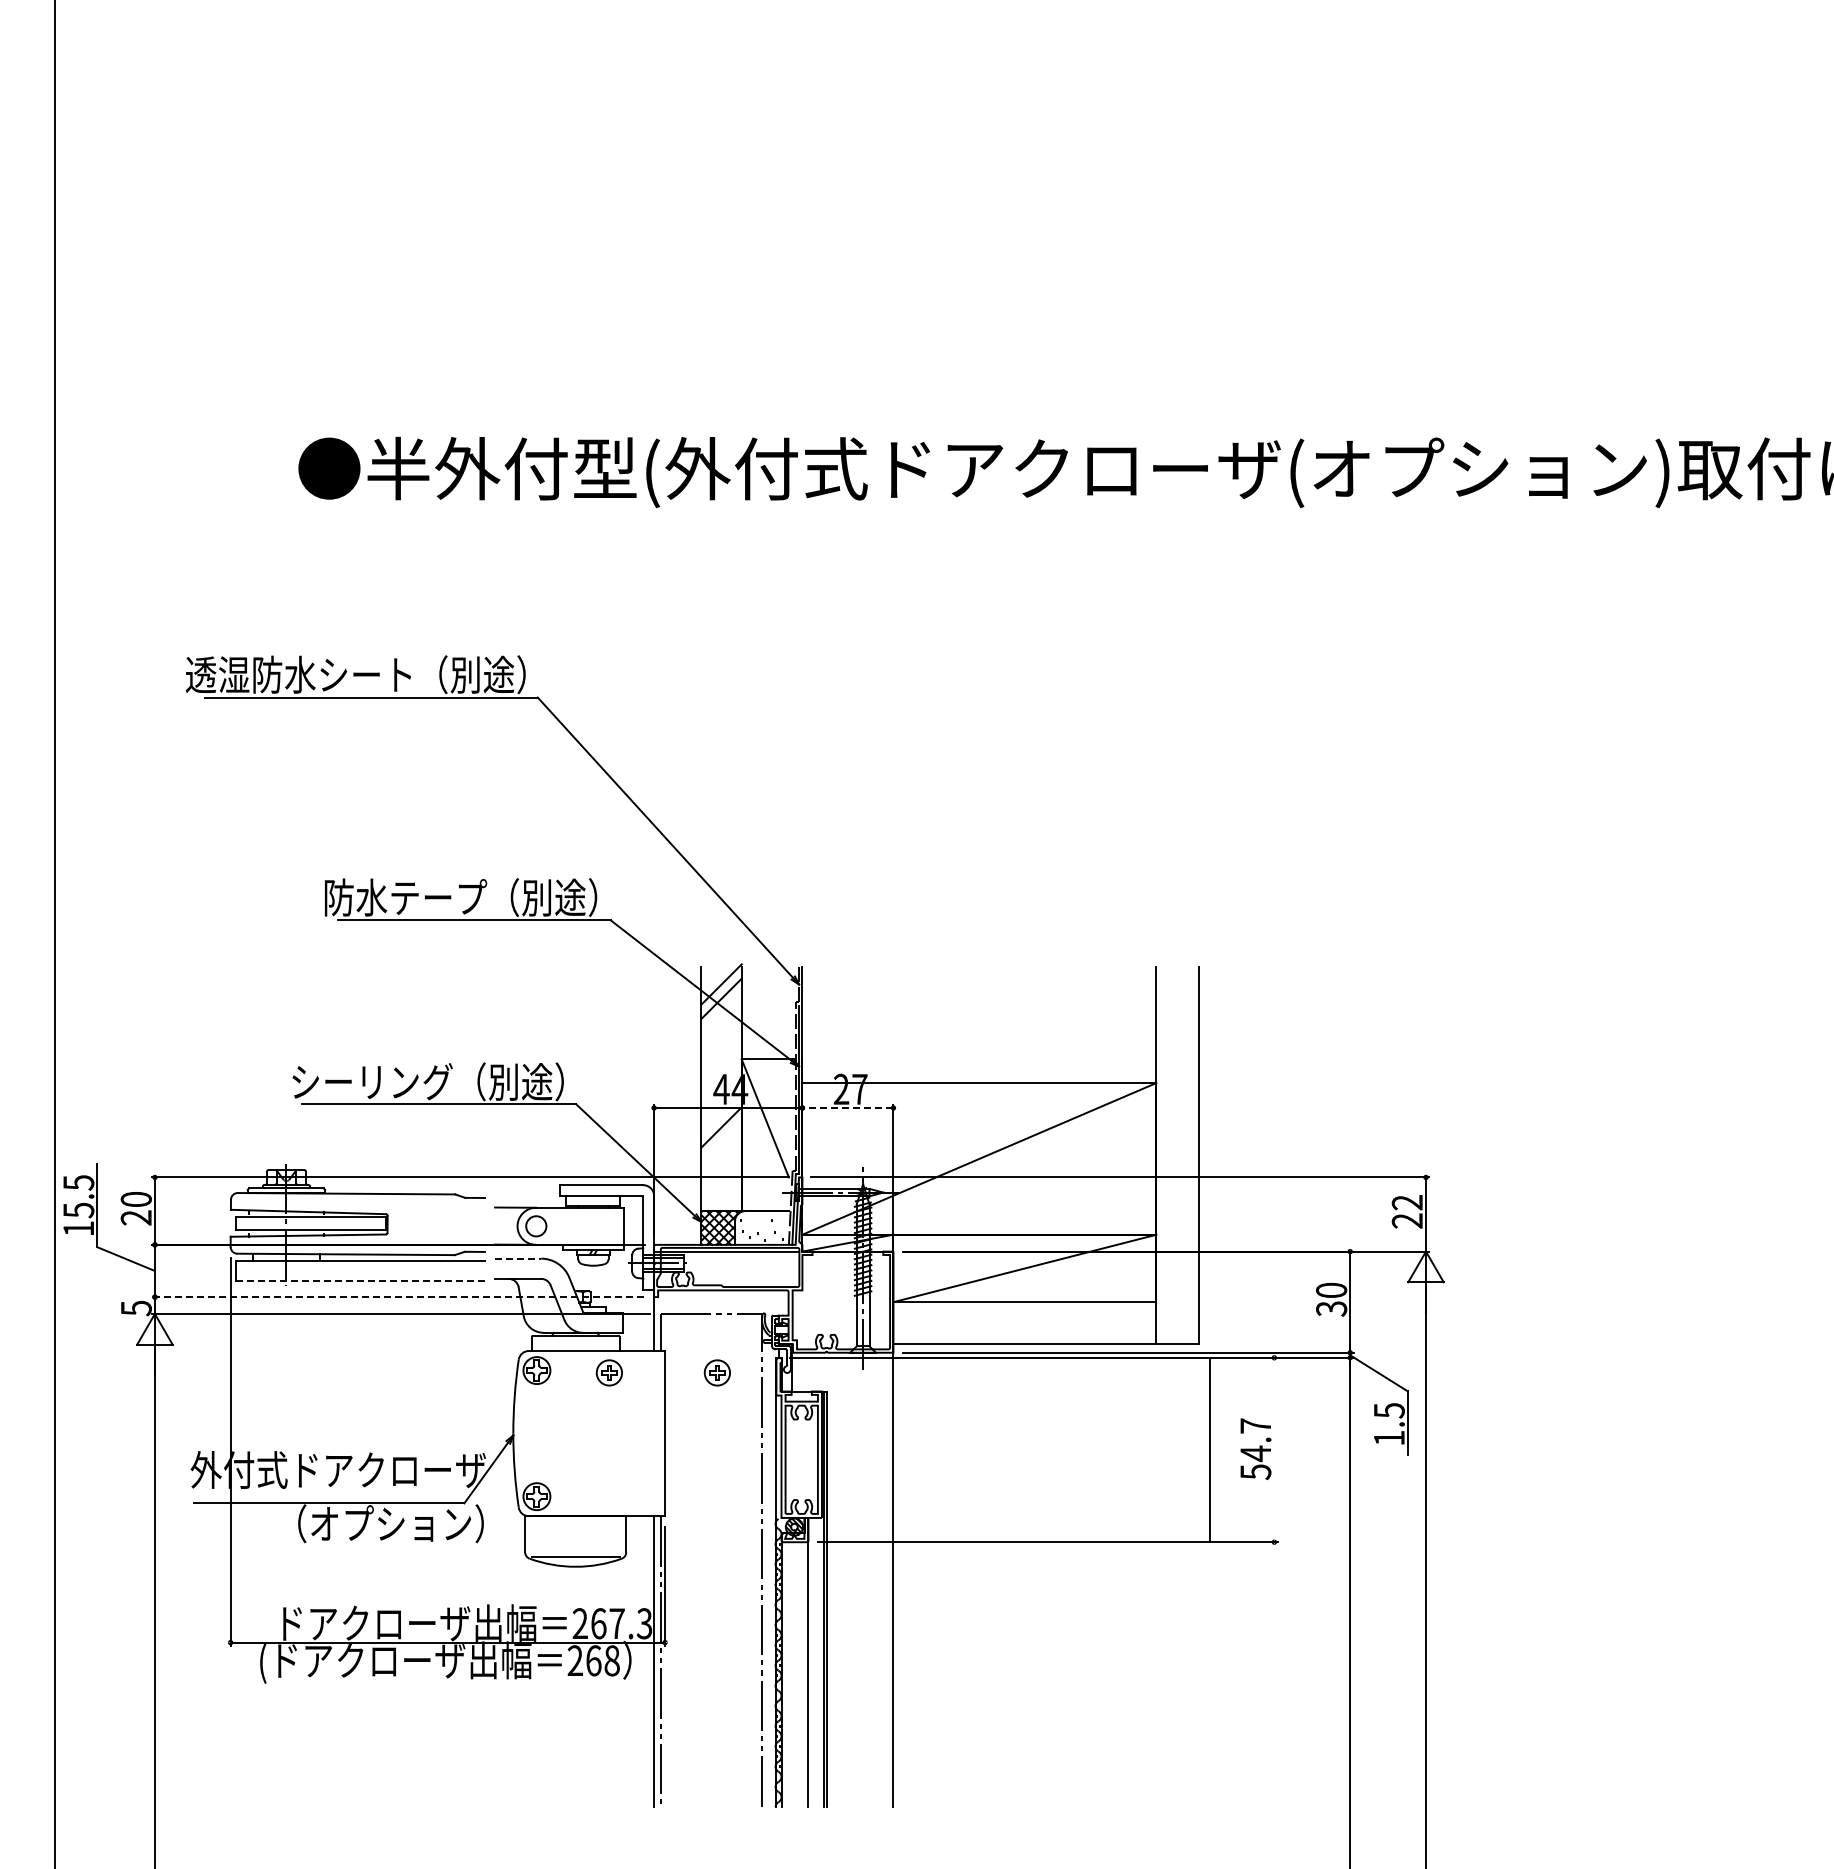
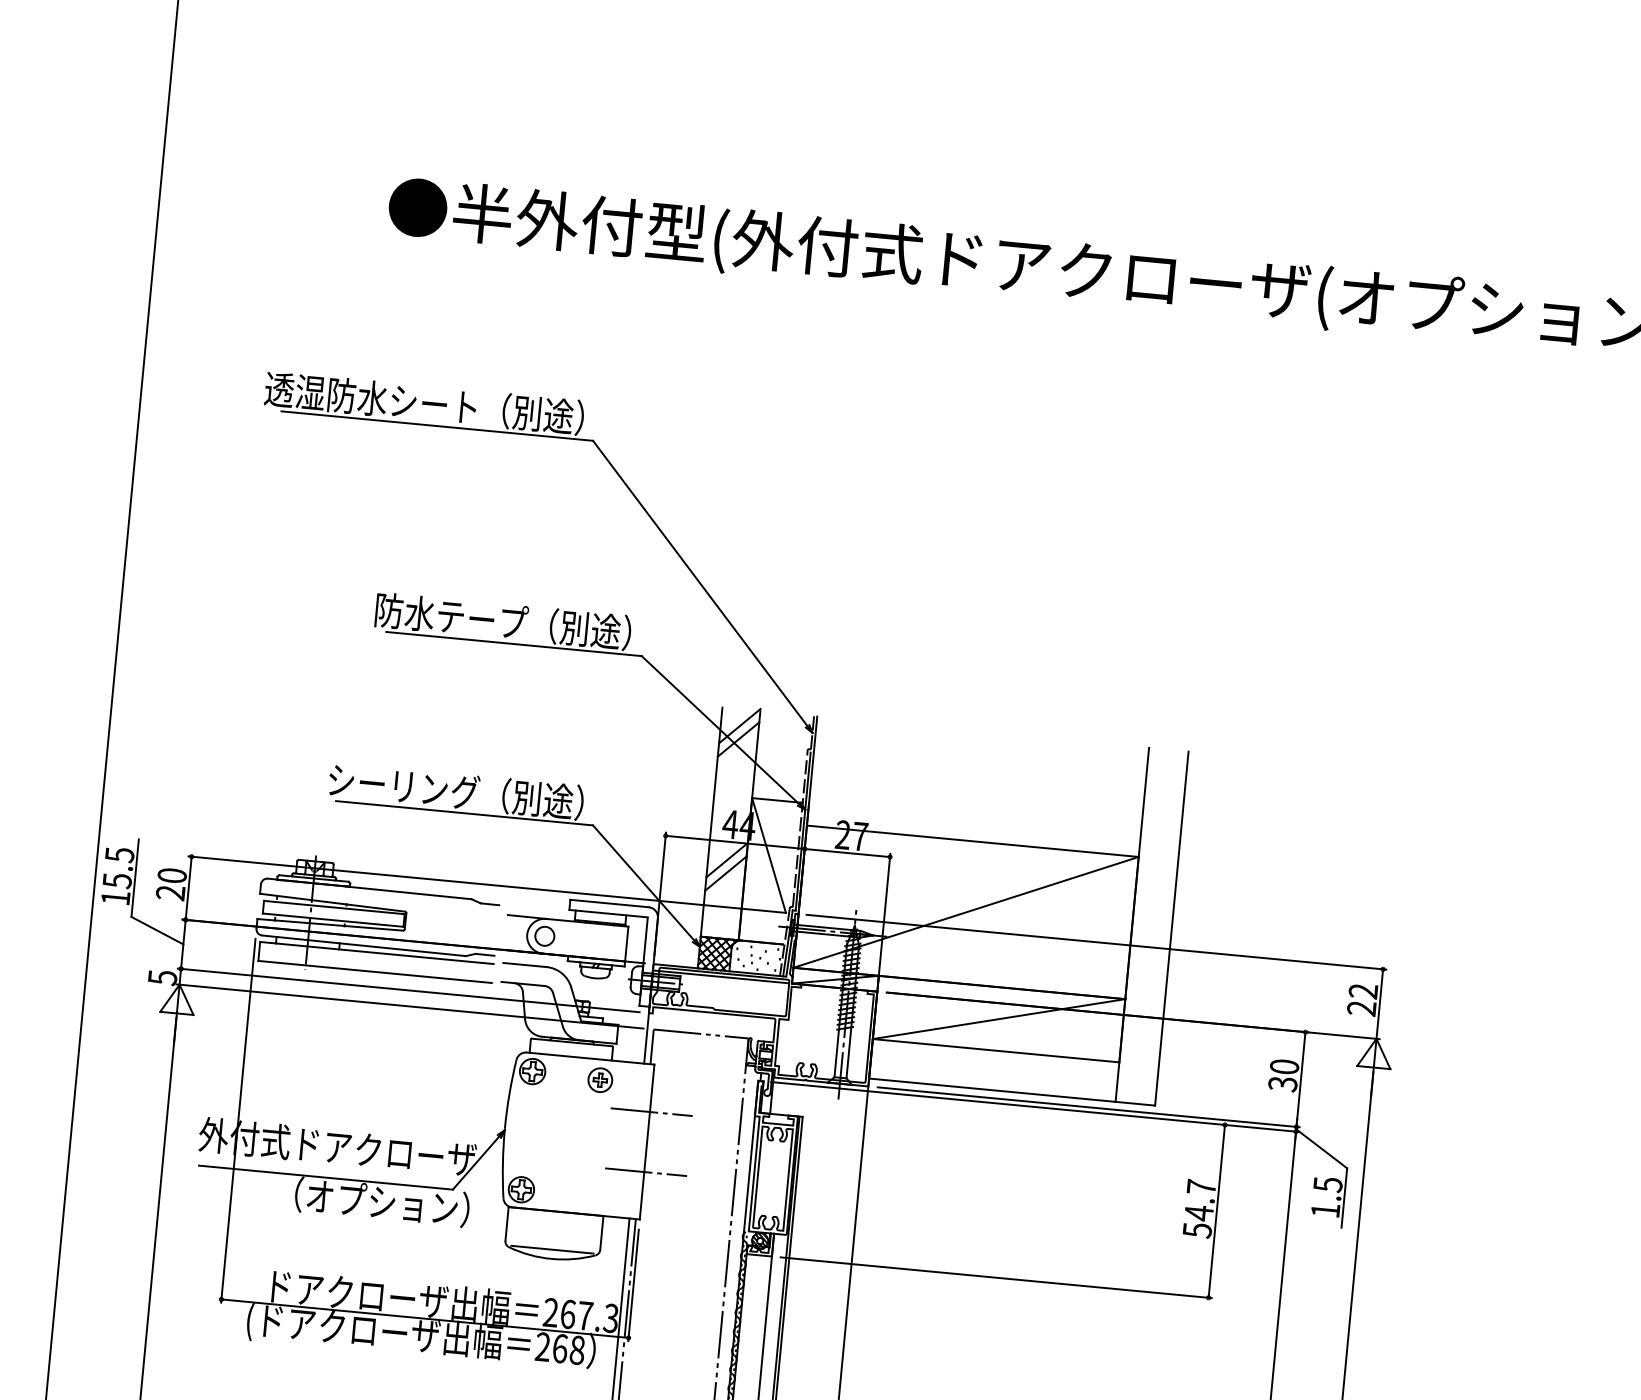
line: (847, 1108) -> (846, 853), dashed -> solid
line: (721, 1141) -> (725, 873), added
line: (518, 1258) -> (525, 964), dashed -> solid
line: (360, 1280) -> (375, 971), dashed -> solid
line: (397, 1297) -> (408, 990), dashed -> solid
part: (716, 1372) -> (700, 1089), removed
line: (666, 1401) -> (651, 1112), added
line: (1210, 1449) -> (1216, 1210), moved
line: (666, 1465) -> (645, 1172), added

